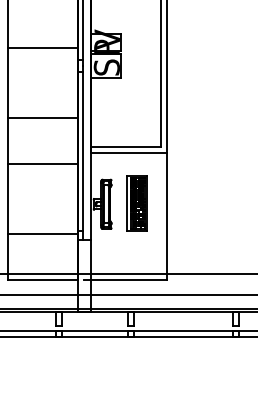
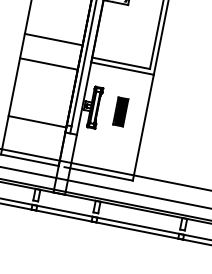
line: (42, 117) -> (53, 39), moved
part: (136, 203) -> (120, 111), size x0.6

